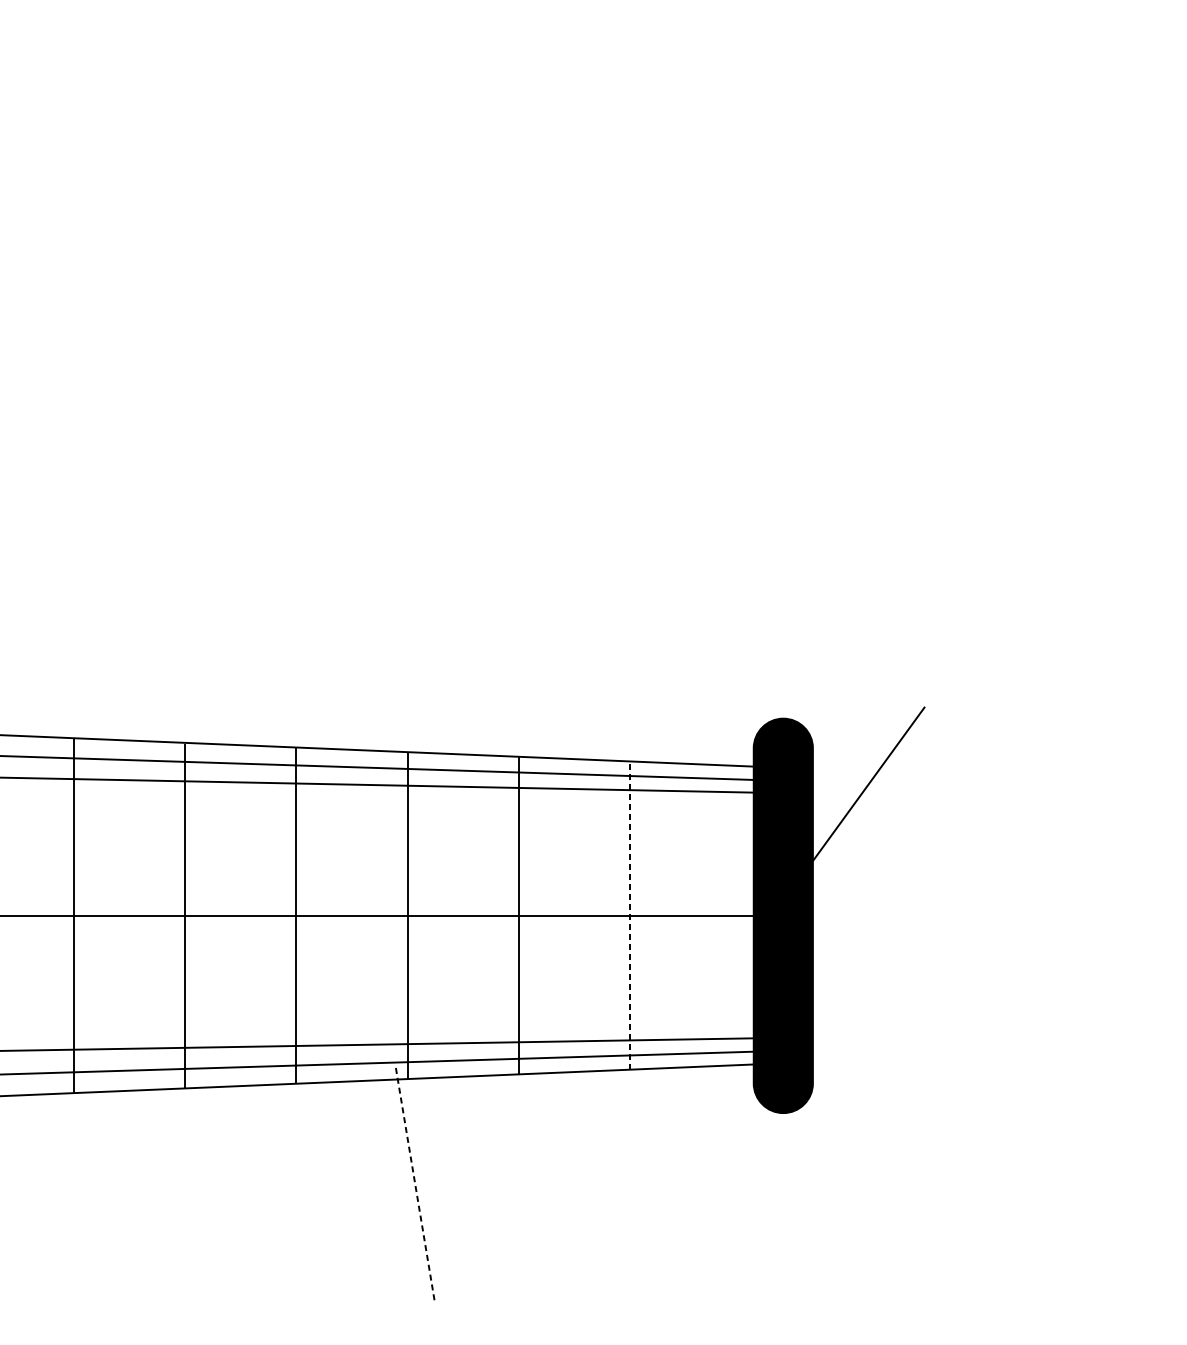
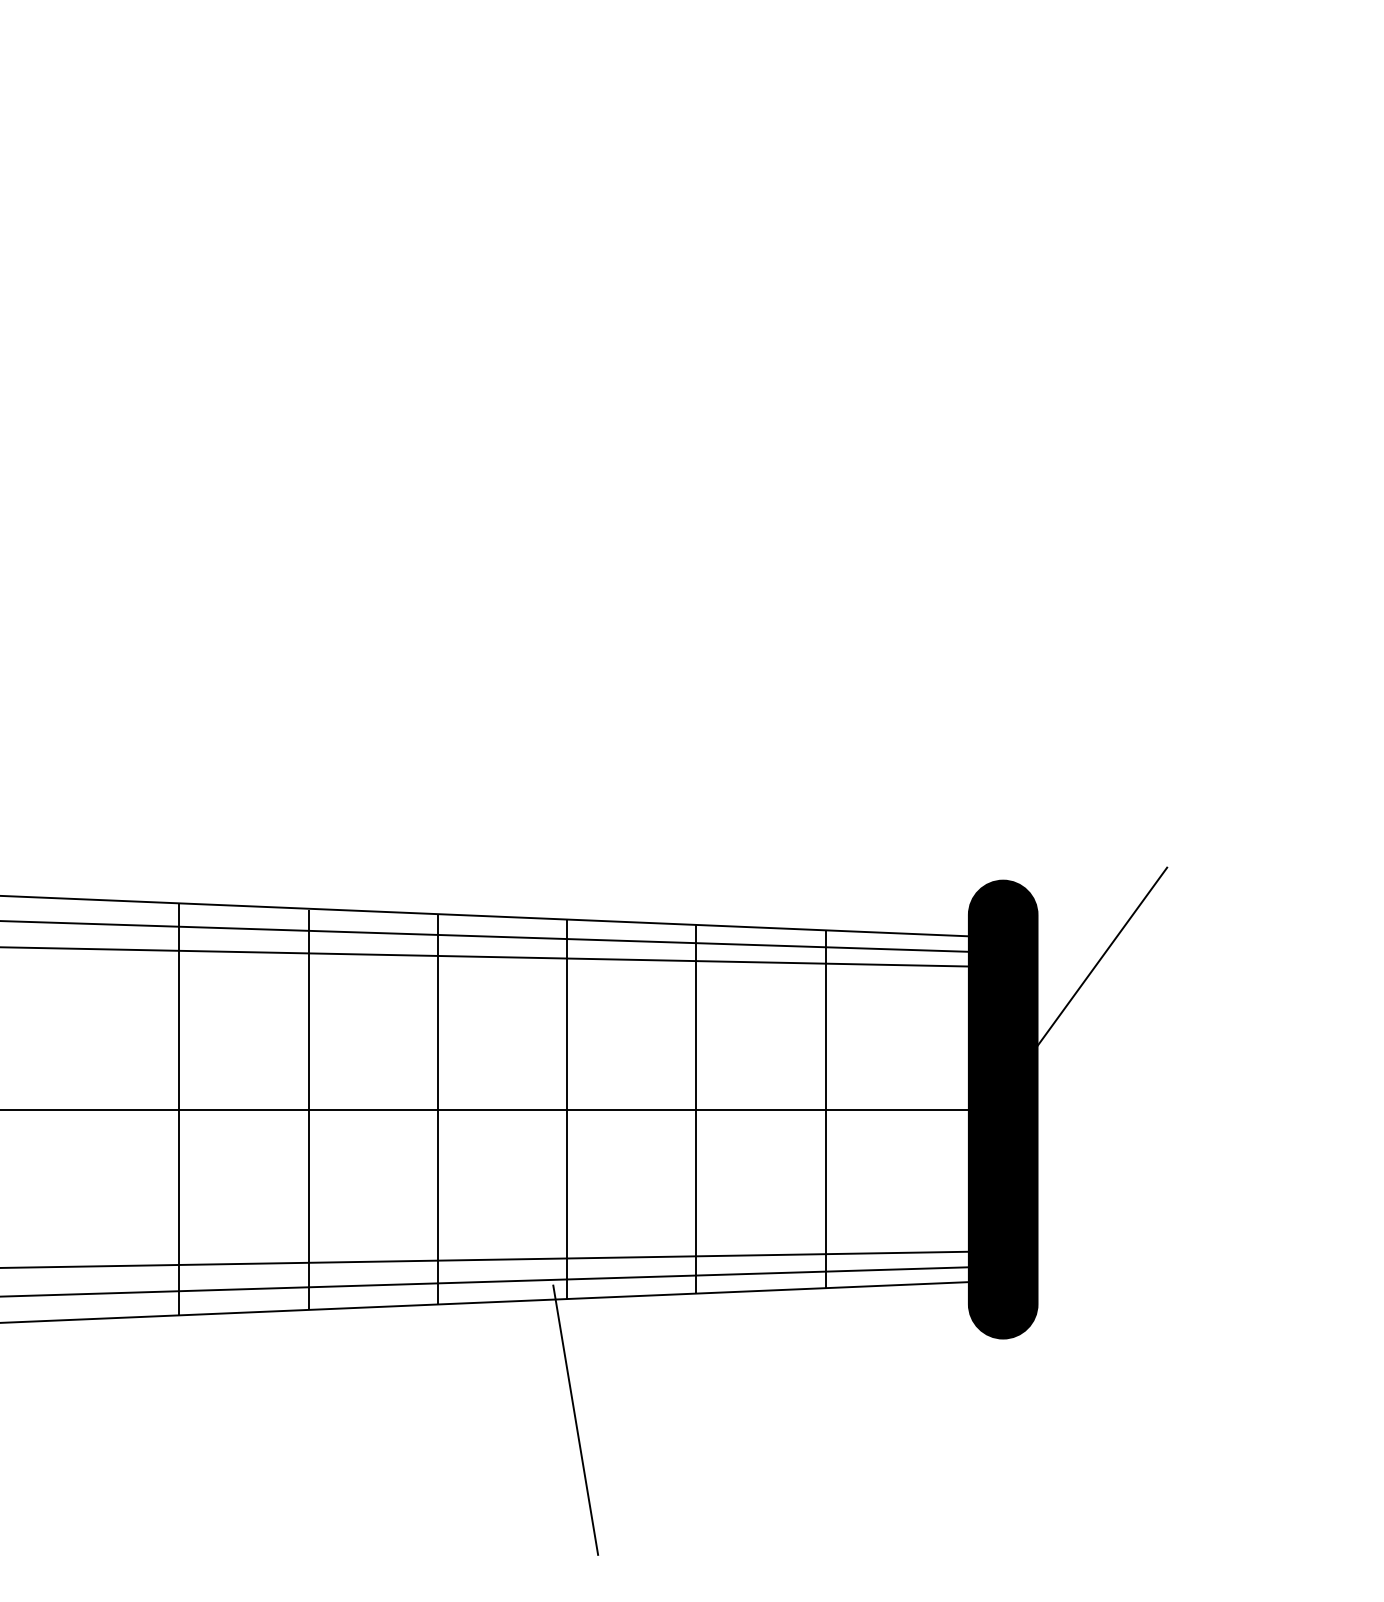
line: (630, 915) -> (825, 1109), dashed -> solid
line: (414, 1182) -> (575, 1419), dashed -> solid

